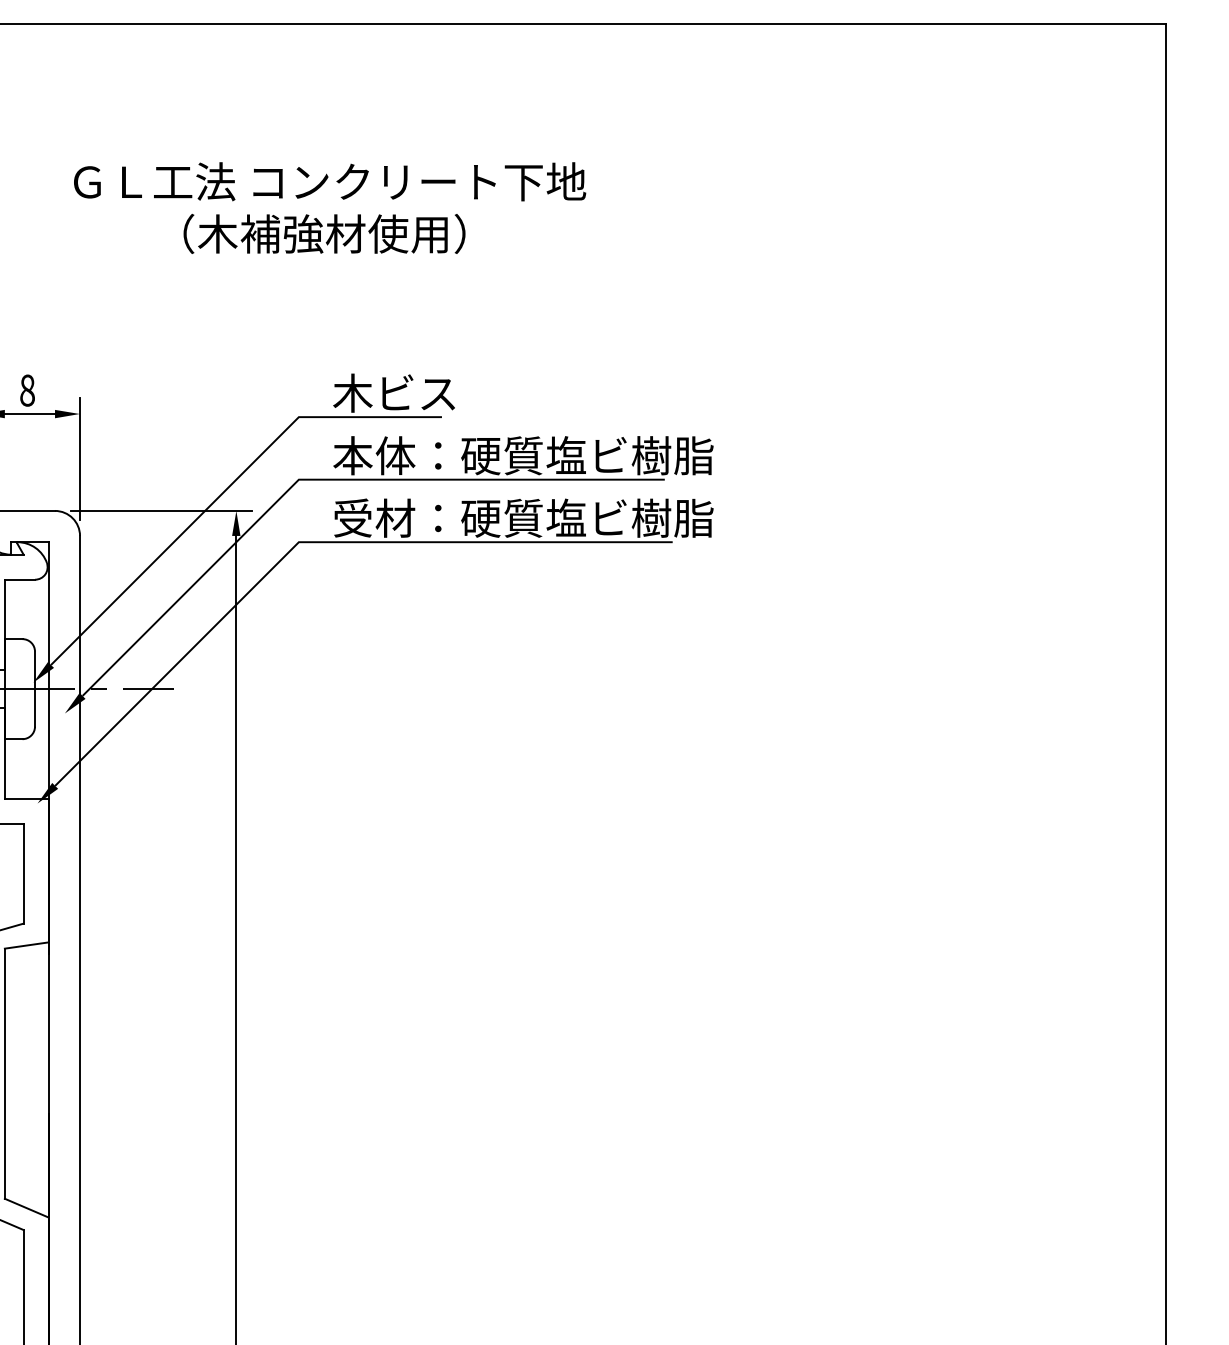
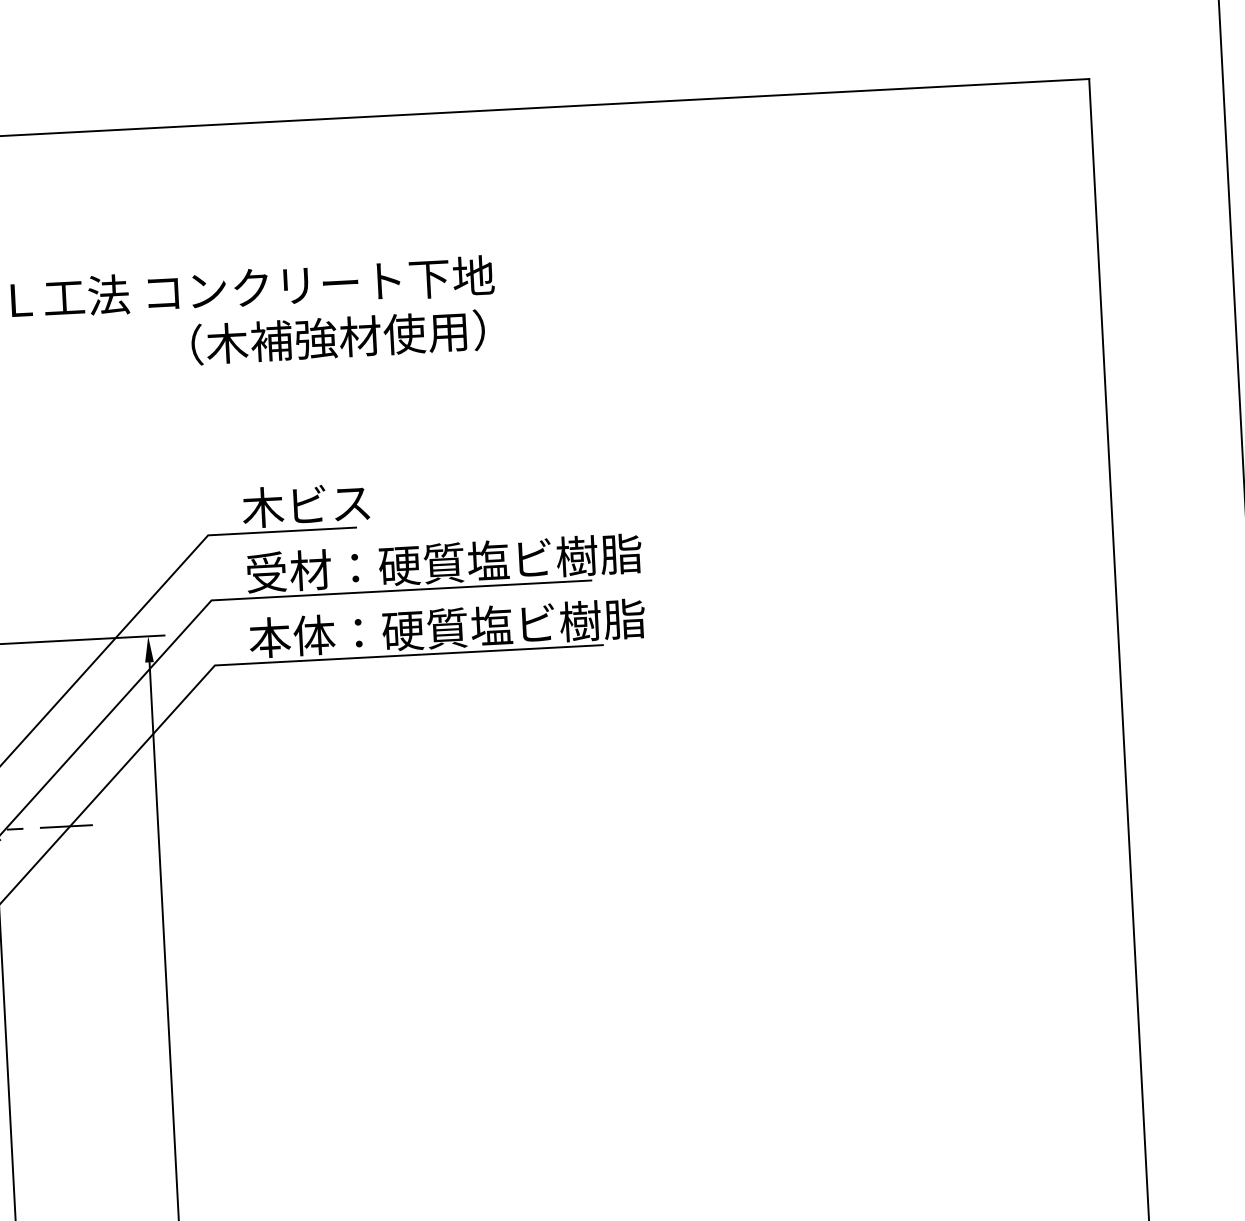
text: (324, 233) -> (338, 336), moved
text: (374, 455) -> (288, 571), 本体：硬質塩ビ樹脂 -> 受材：硬質塩ビ樹脂
text: (374, 517) -> (292, 635), 受材：硬質塩ビ樹脂 -> 本体：硬質塩ビ樹脂

